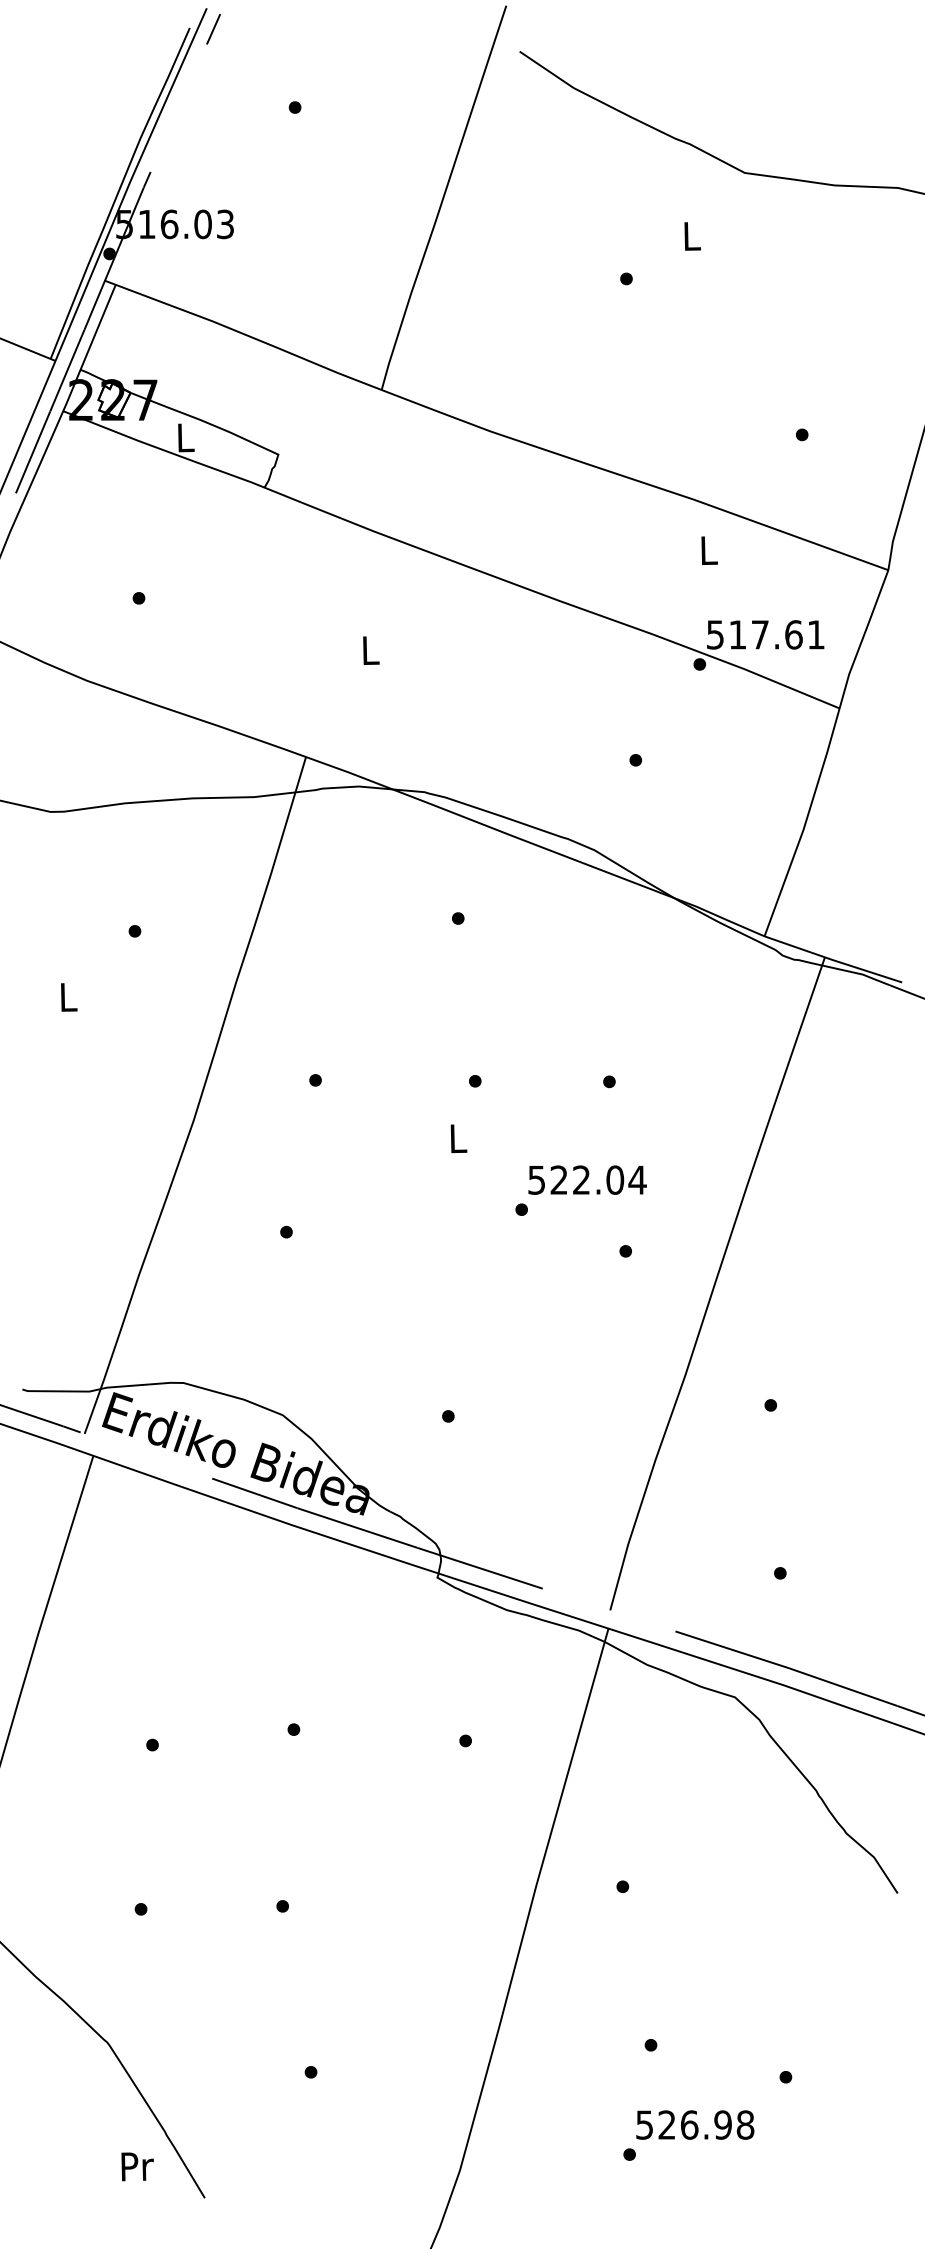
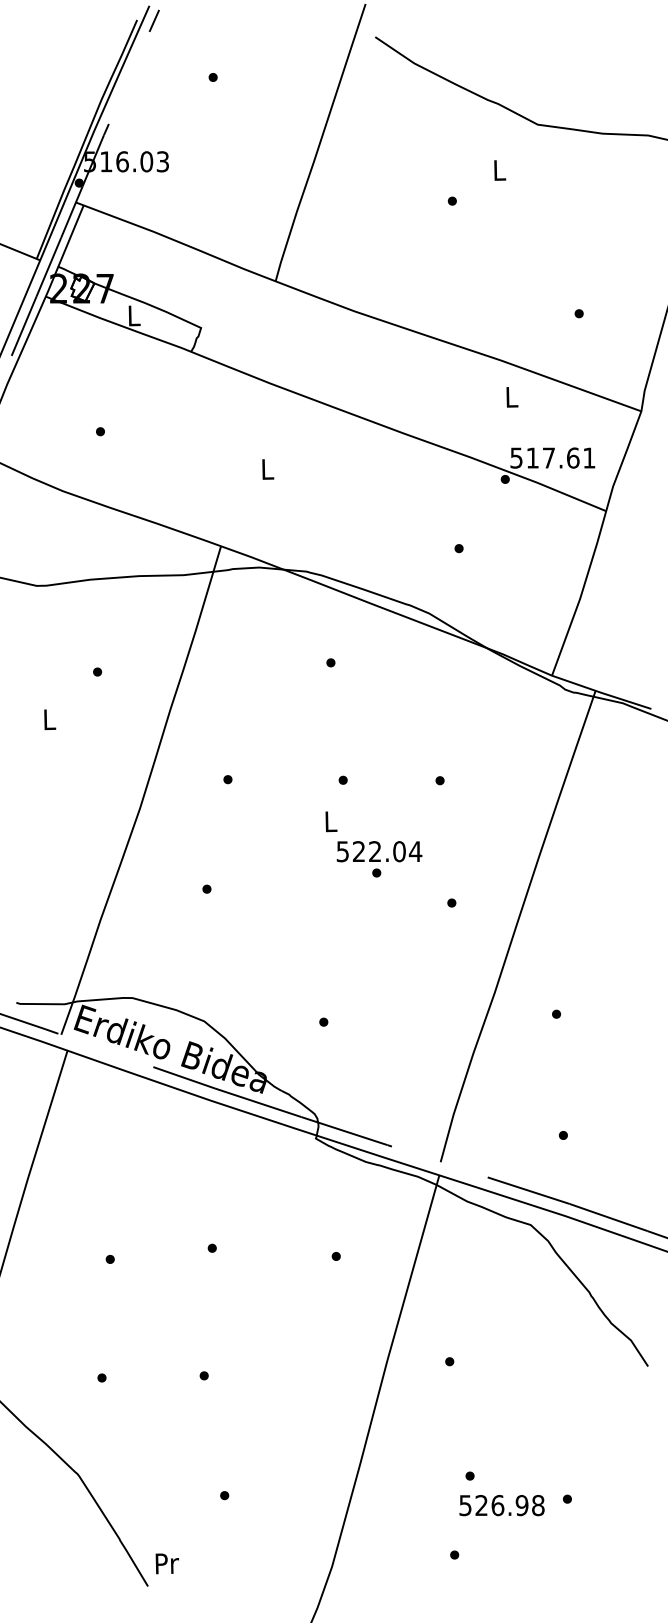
text: (587, 1179) -> (379, 851), moved
text: (695, 2124) -> (502, 1505), moved
text: (137, 2166) -> (167, 1563), moved

